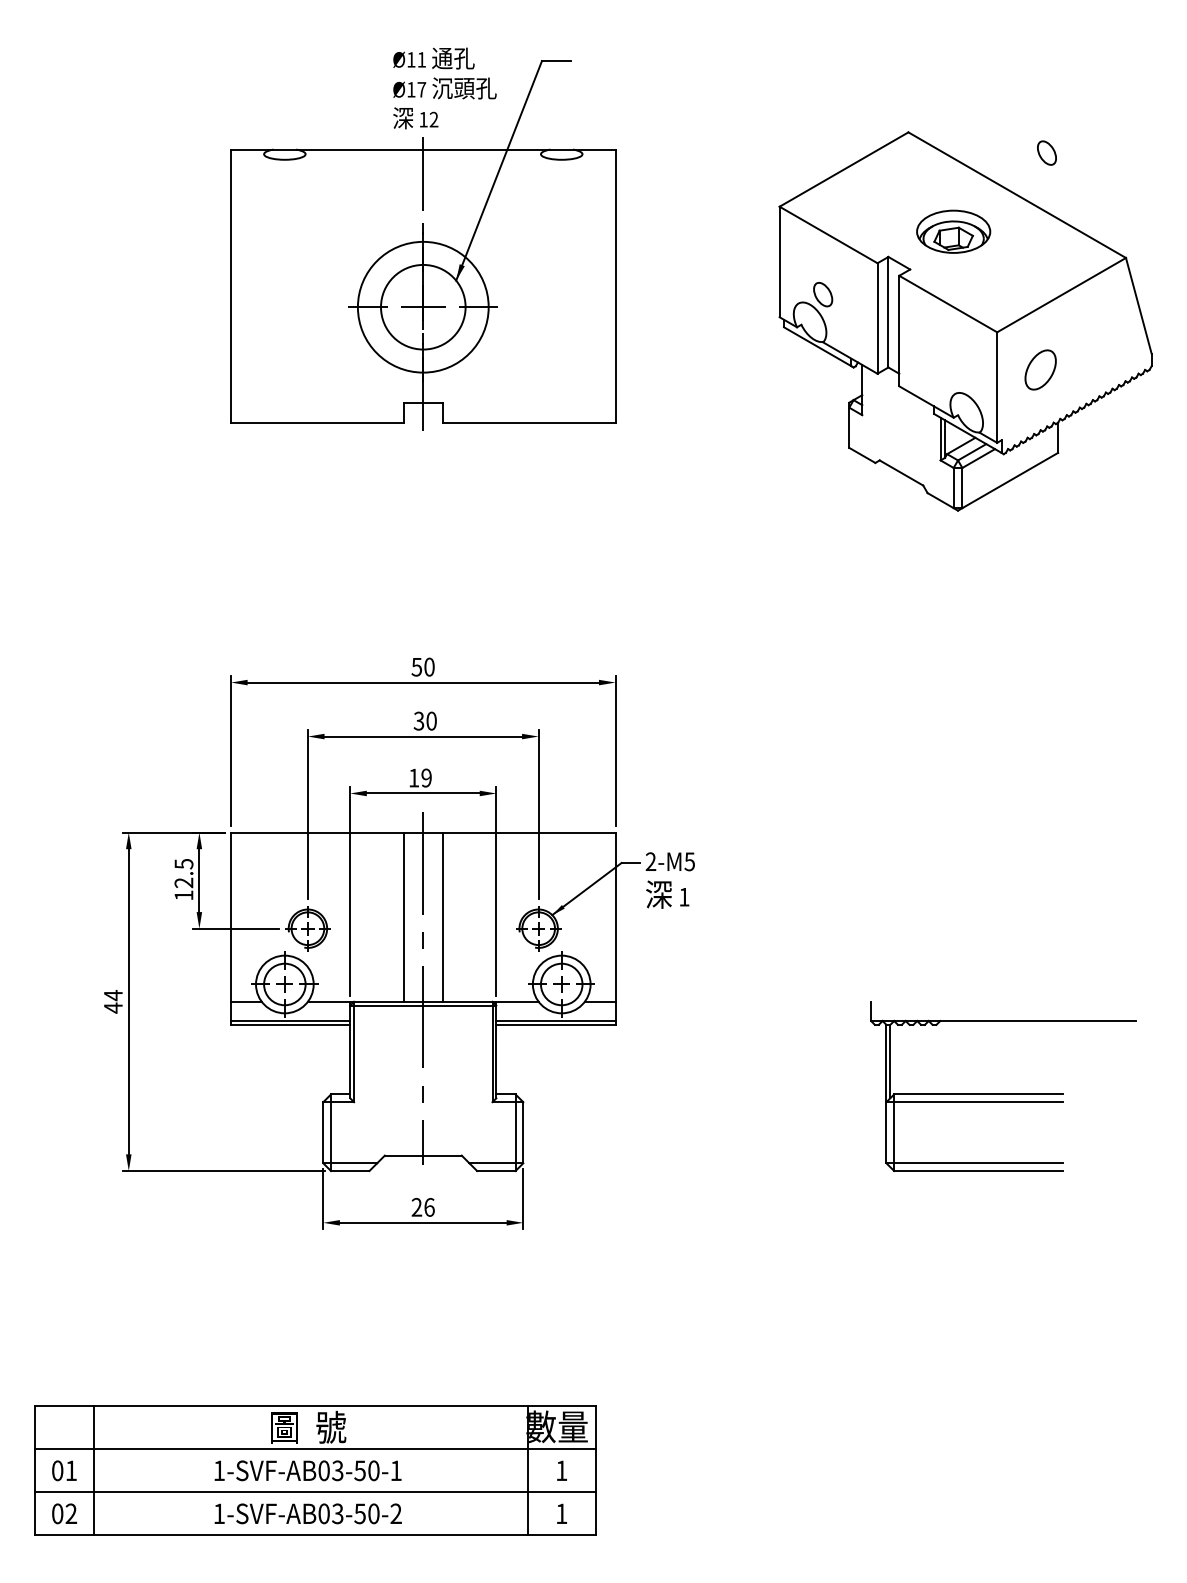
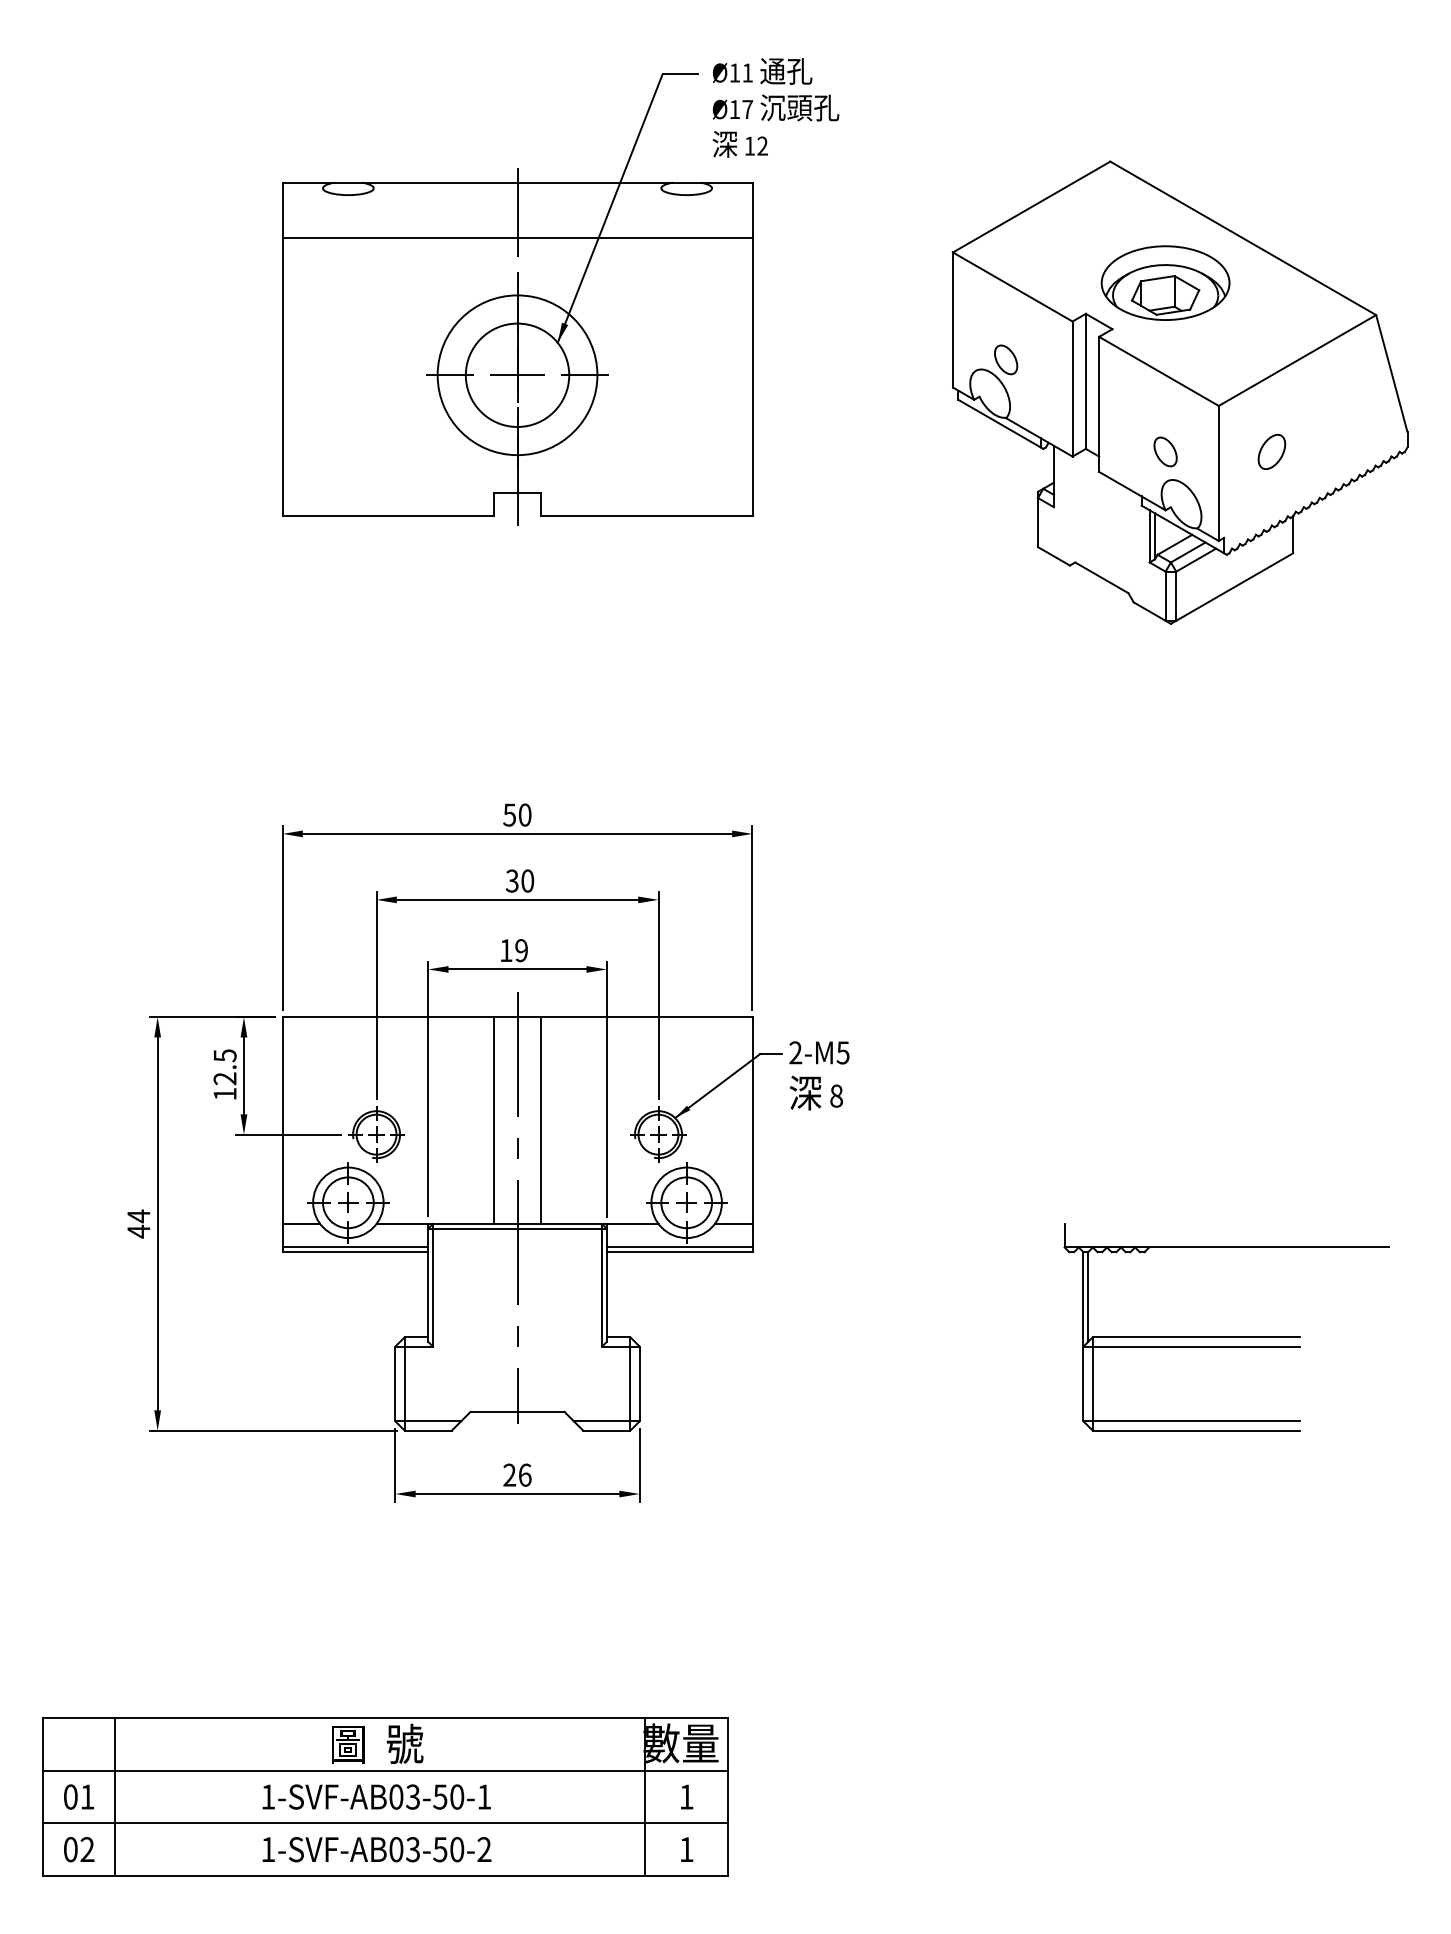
text: (444, 88) -> (775, 107), moved
part: (1046, 152) -> (1165, 451), moved
line: (423, 195) -> (517, 238), added
part: (953, 231) -> (1165, 282), size x1.43
part: (1040, 369) -> (1271, 451), size x0.71
text: (684, 896) -> (836, 1095), 1 -> 8

